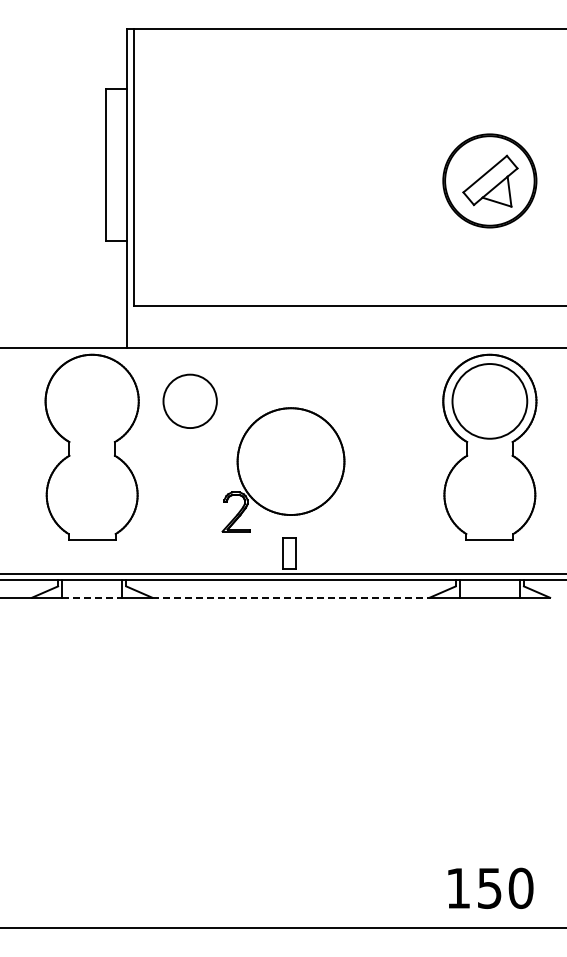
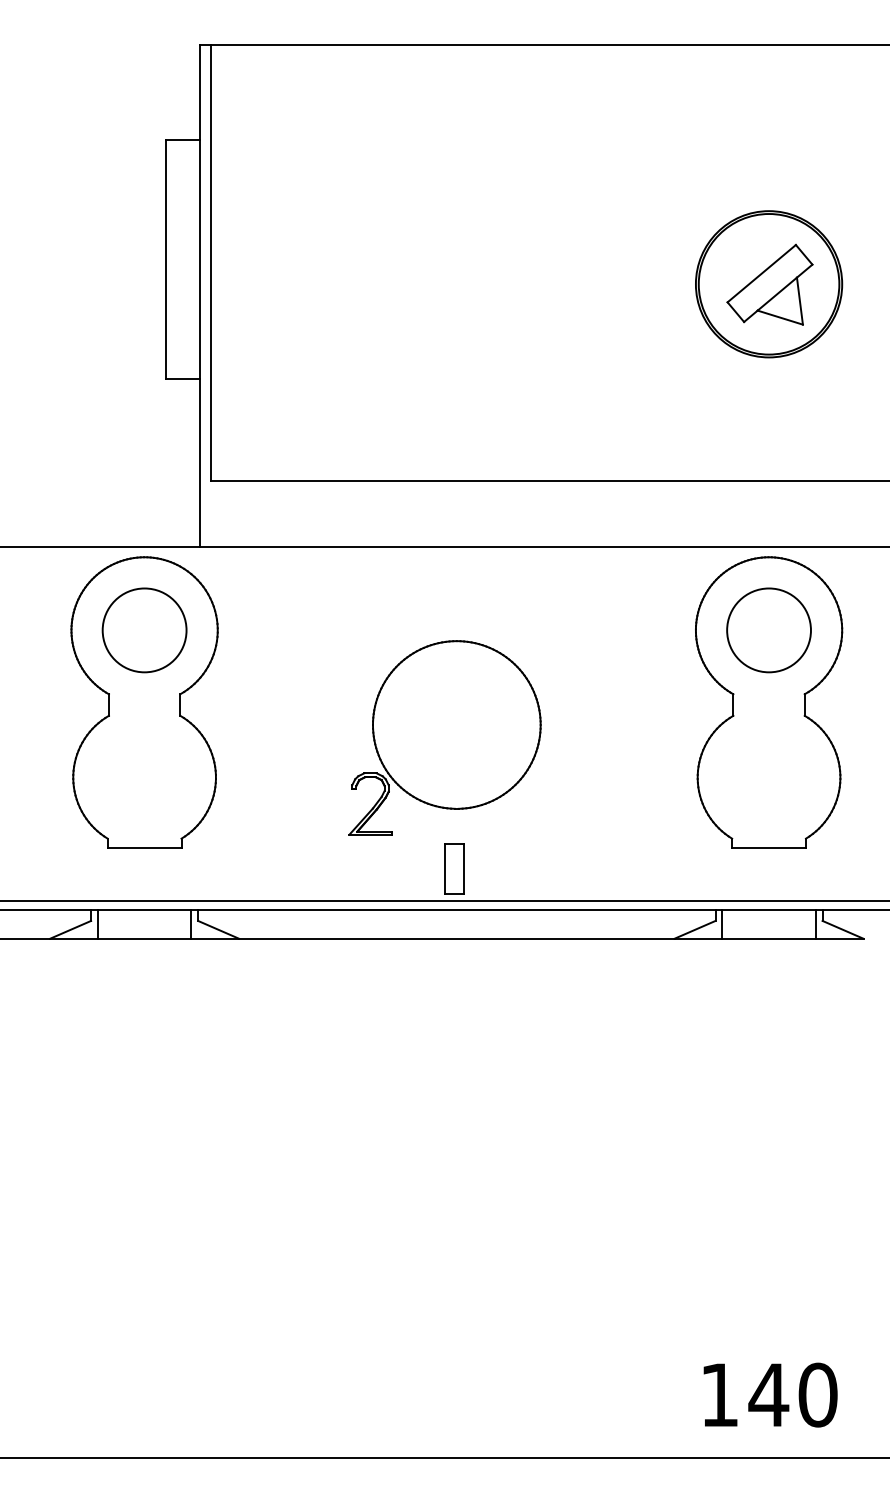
circle: (189, 400) -> (143, 629), moved
circle: (489, 401) -> (768, 630), size x0.71
line: (92, 597) -> (145, 938), dashed -> solid
line: (291, 597) -> (457, 938), dashed -> solid
text: (489, 888) -> (768, 1395), 150 -> 140

